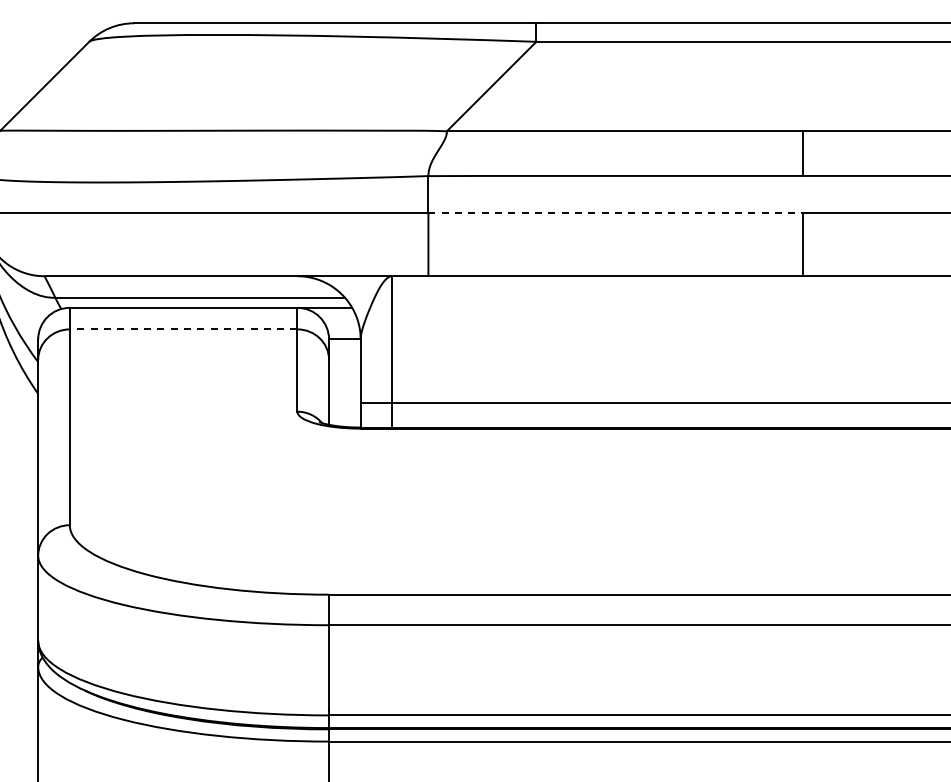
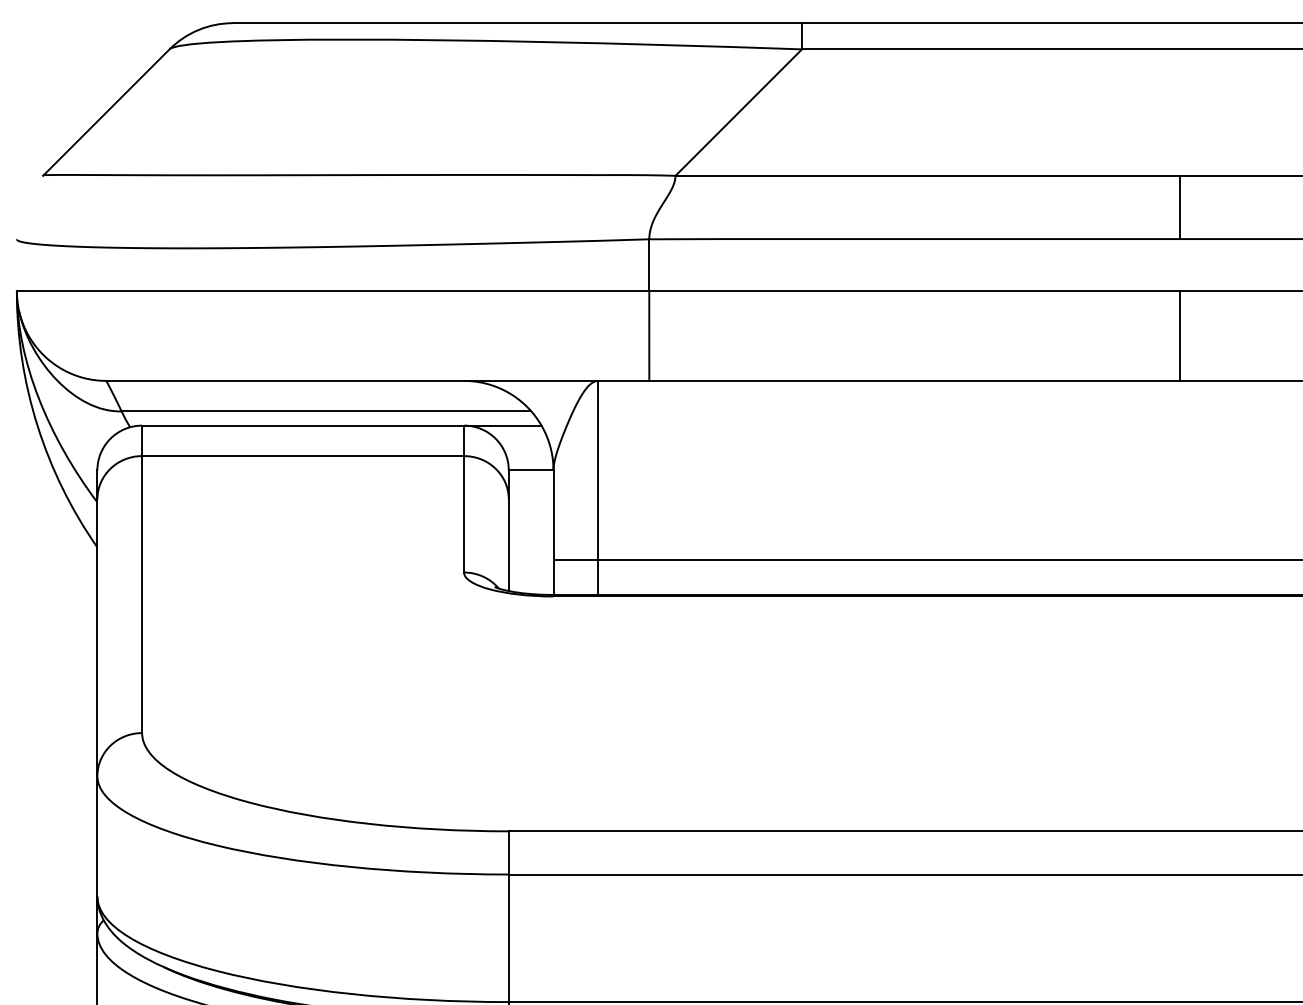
line: (616, 213) -> (915, 292), dashed -> solid
line: (183, 329) -> (302, 456), dashed -> solid

